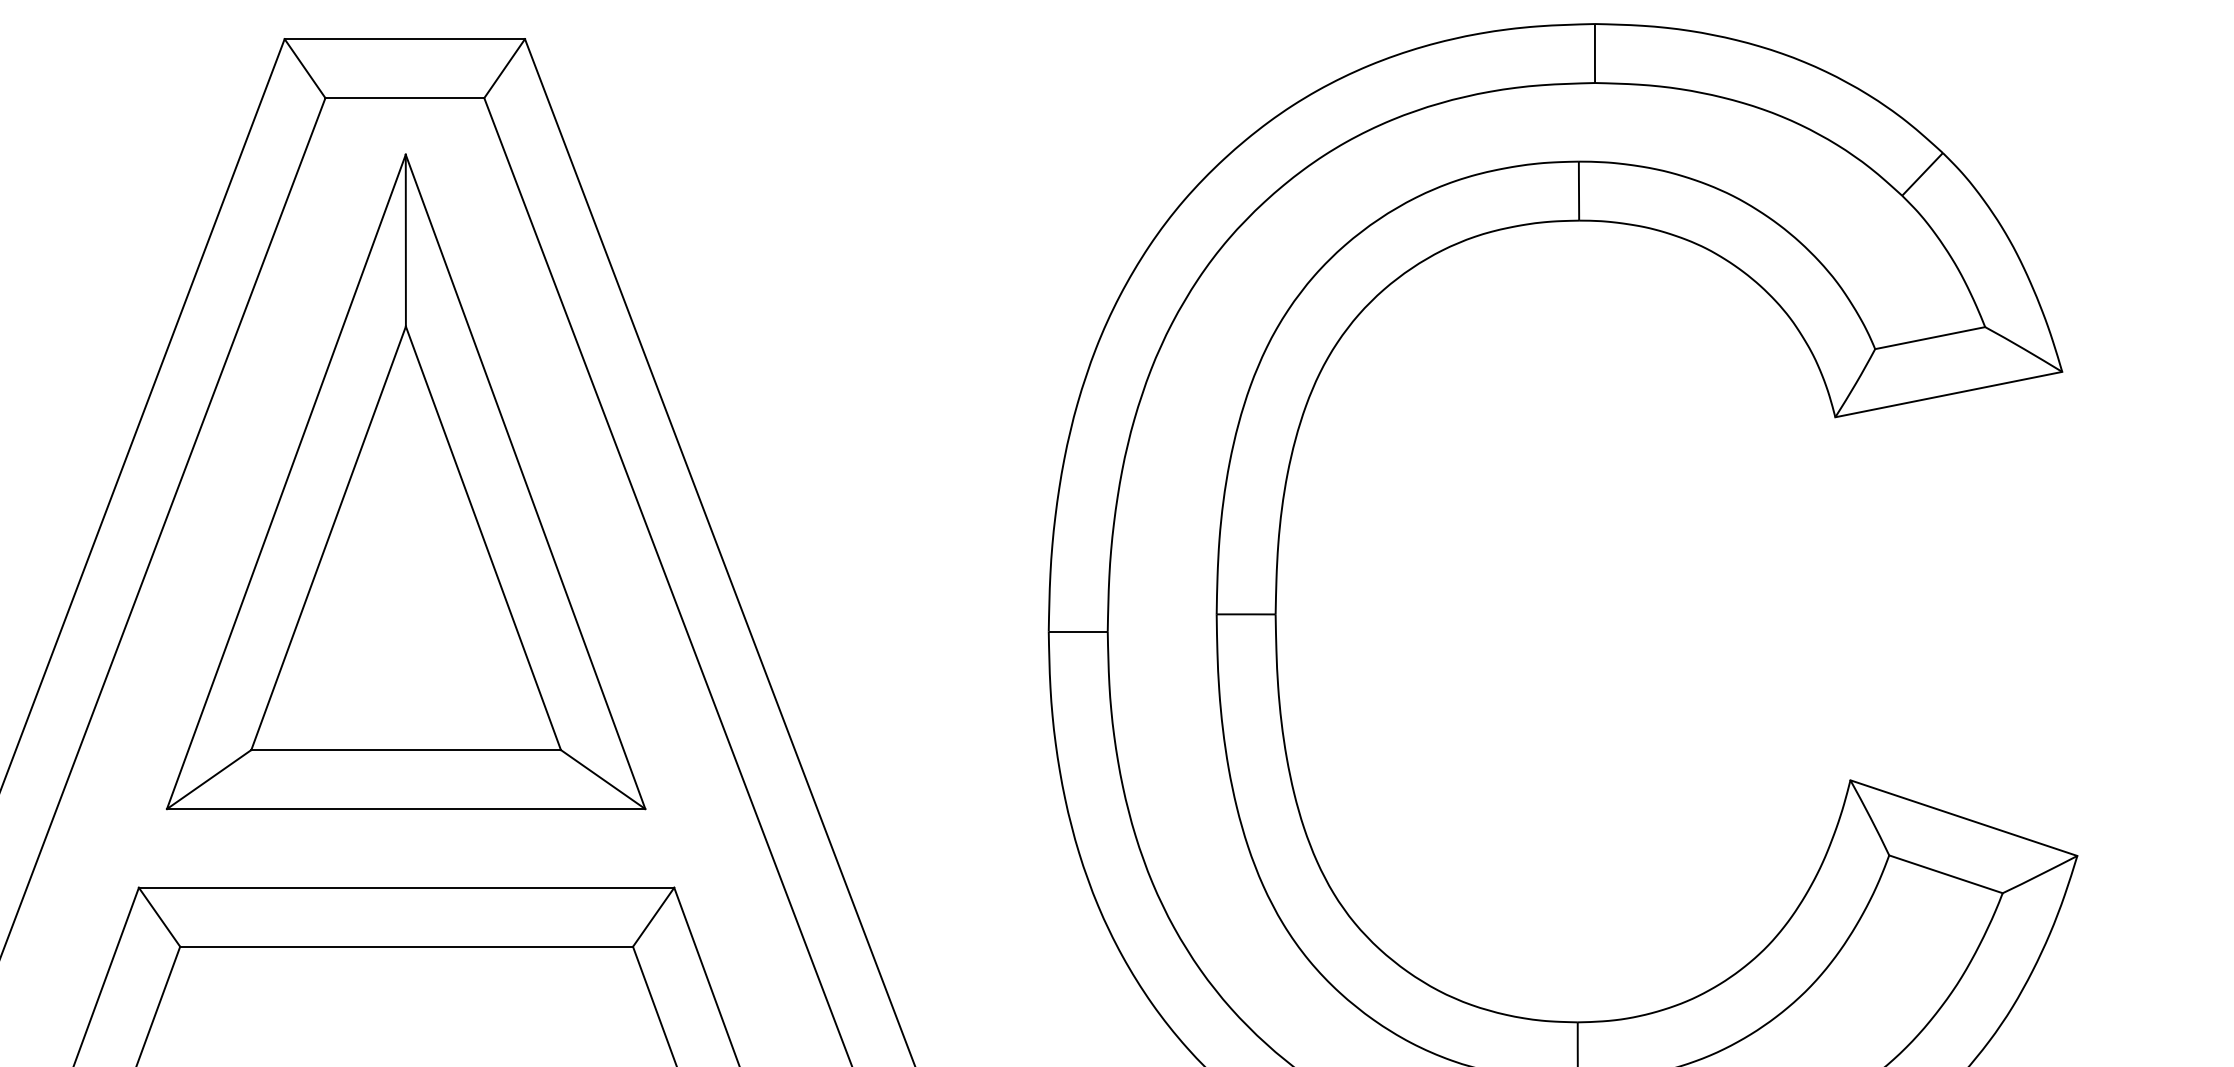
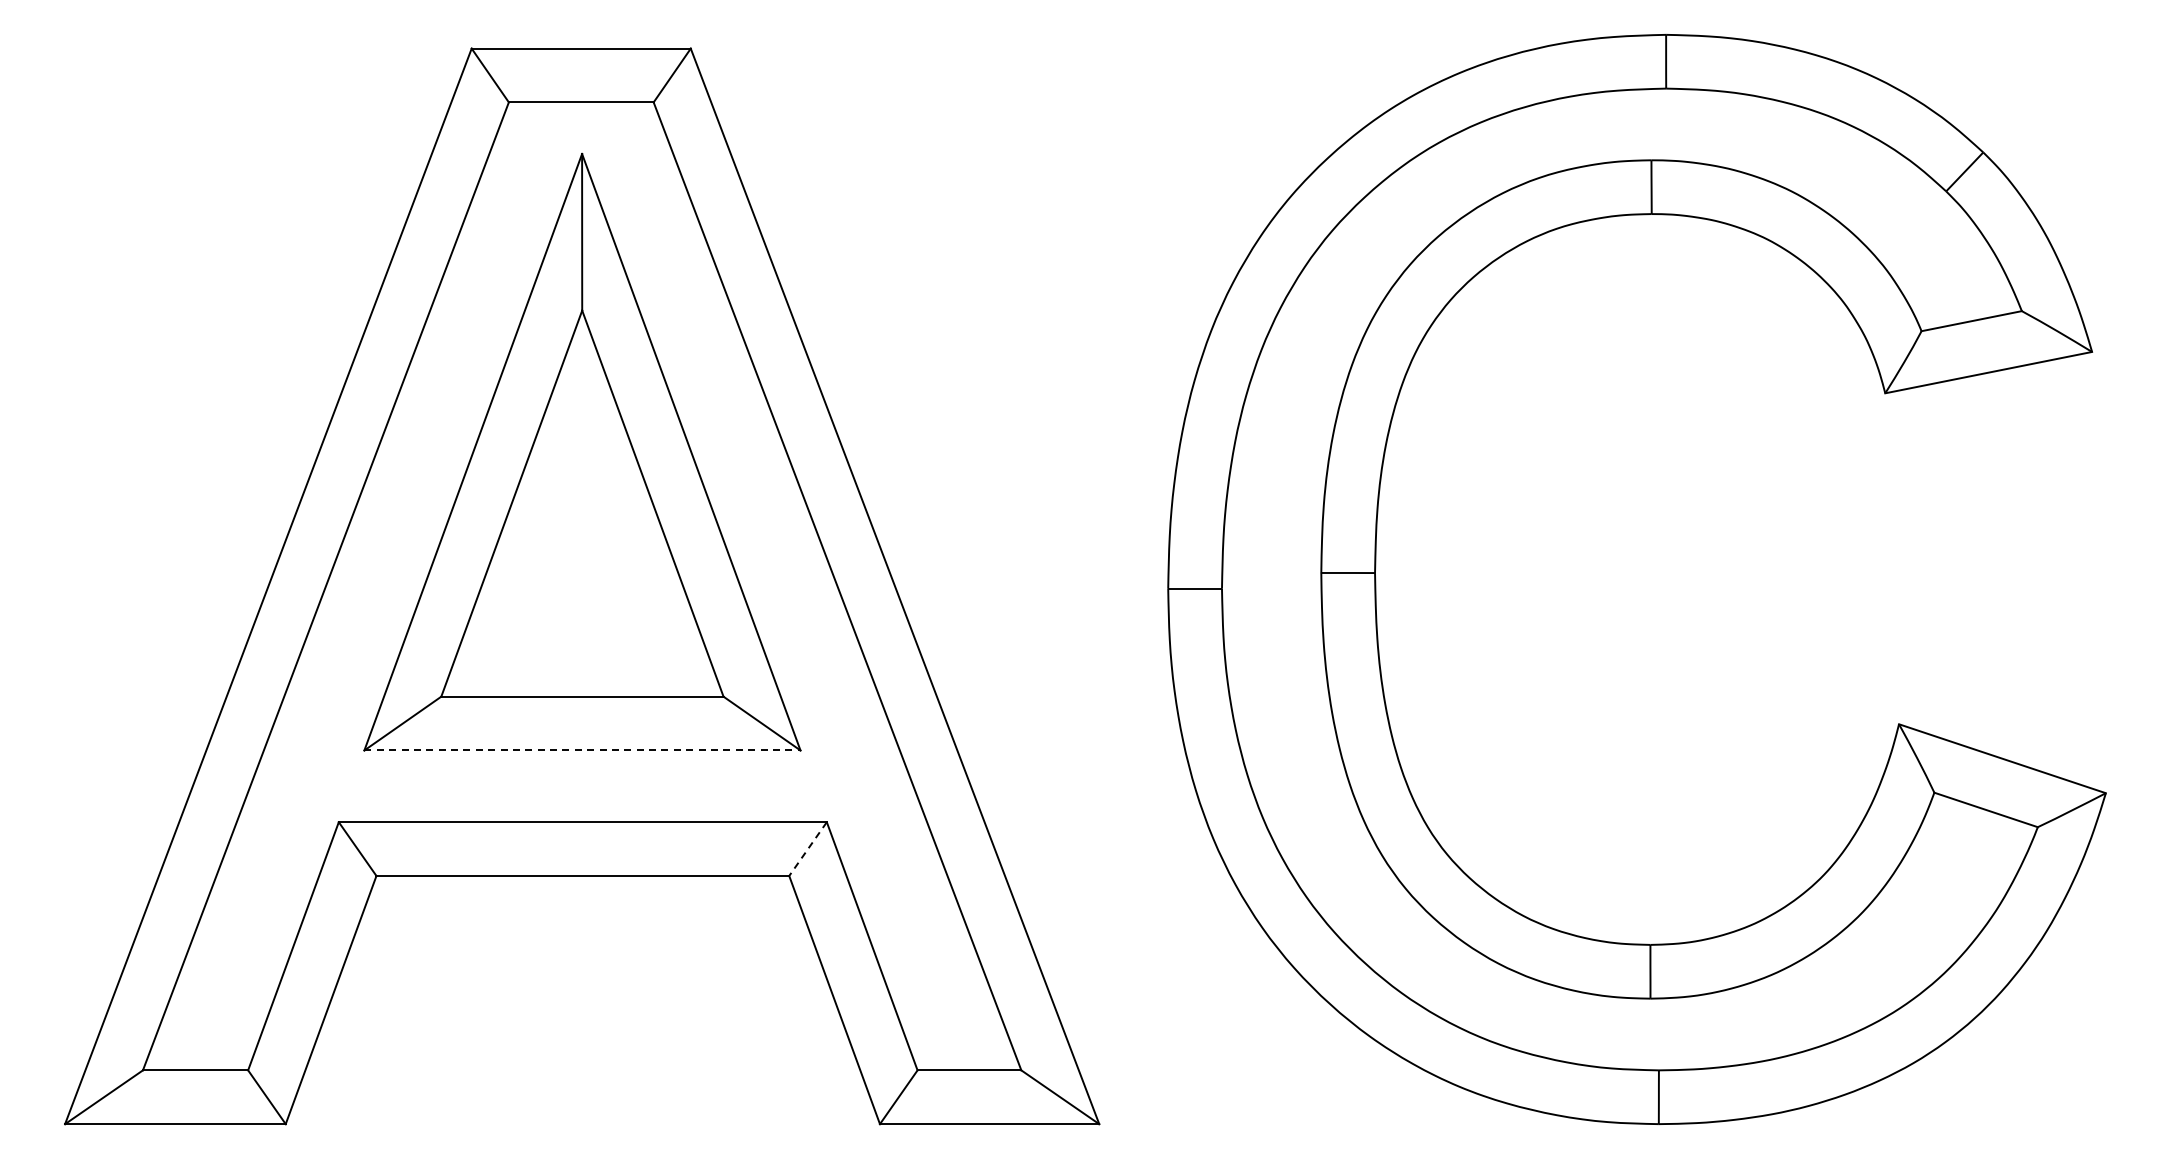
line: (406, 809) -> (582, 750), solid -> dashed
line: (654, 917) -> (808, 849), solid -> dashed

